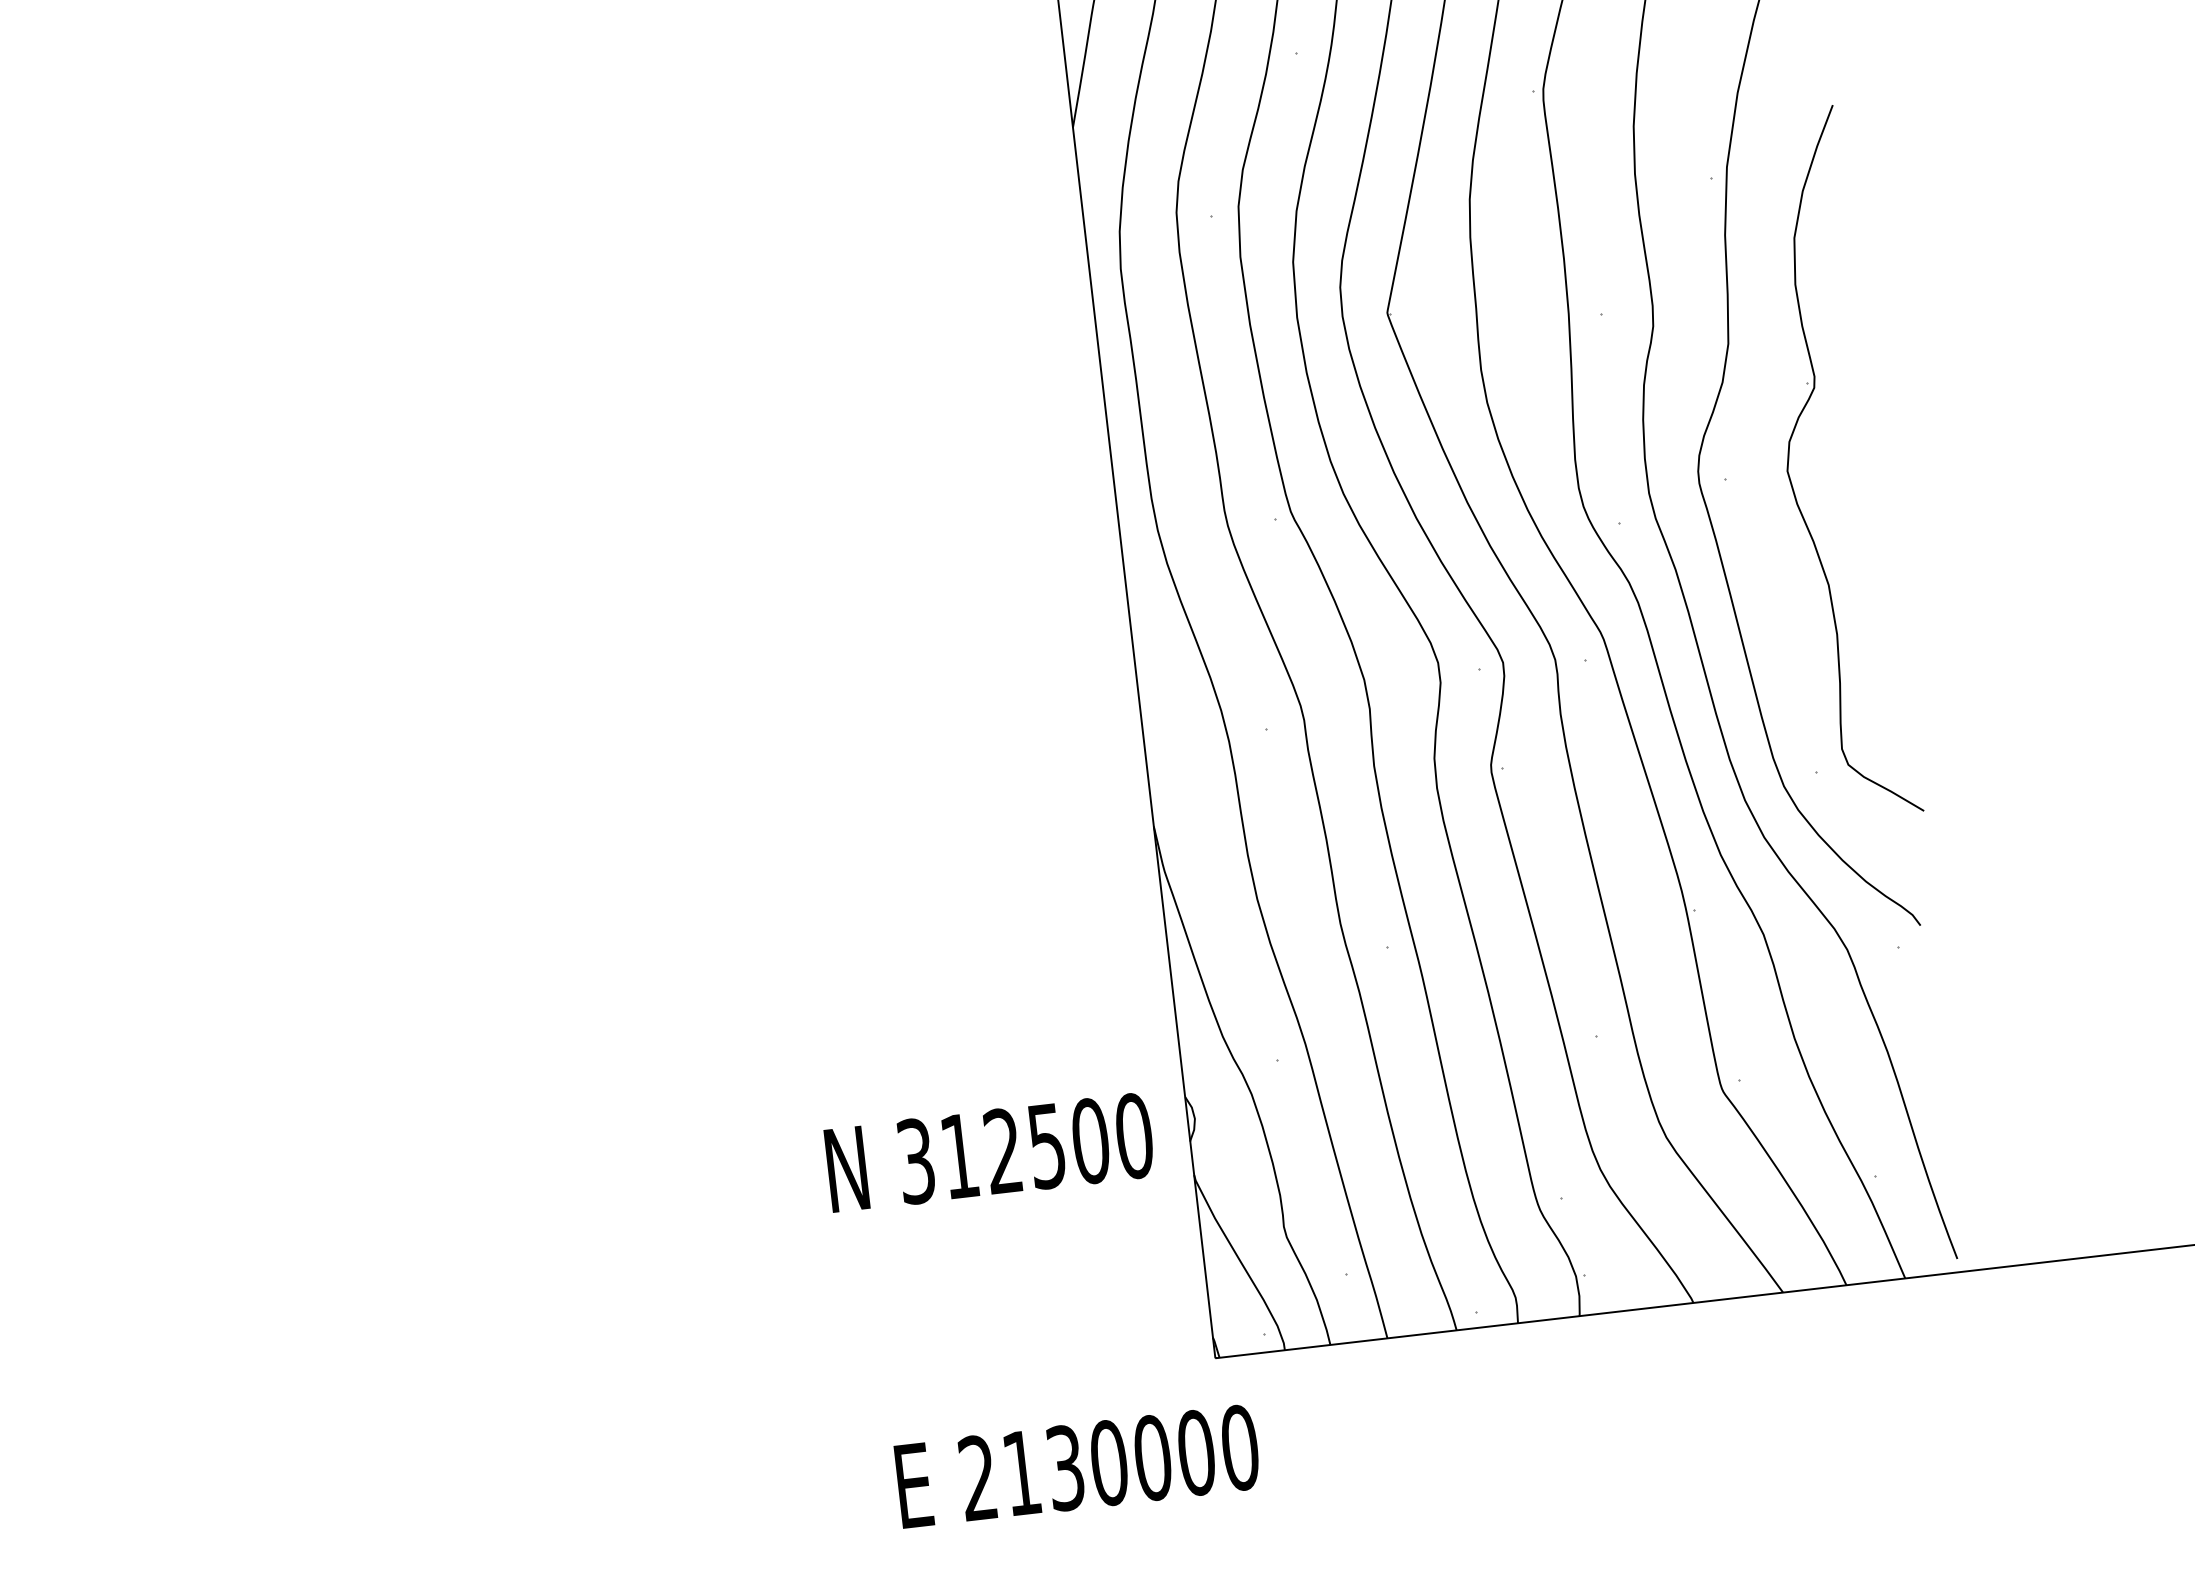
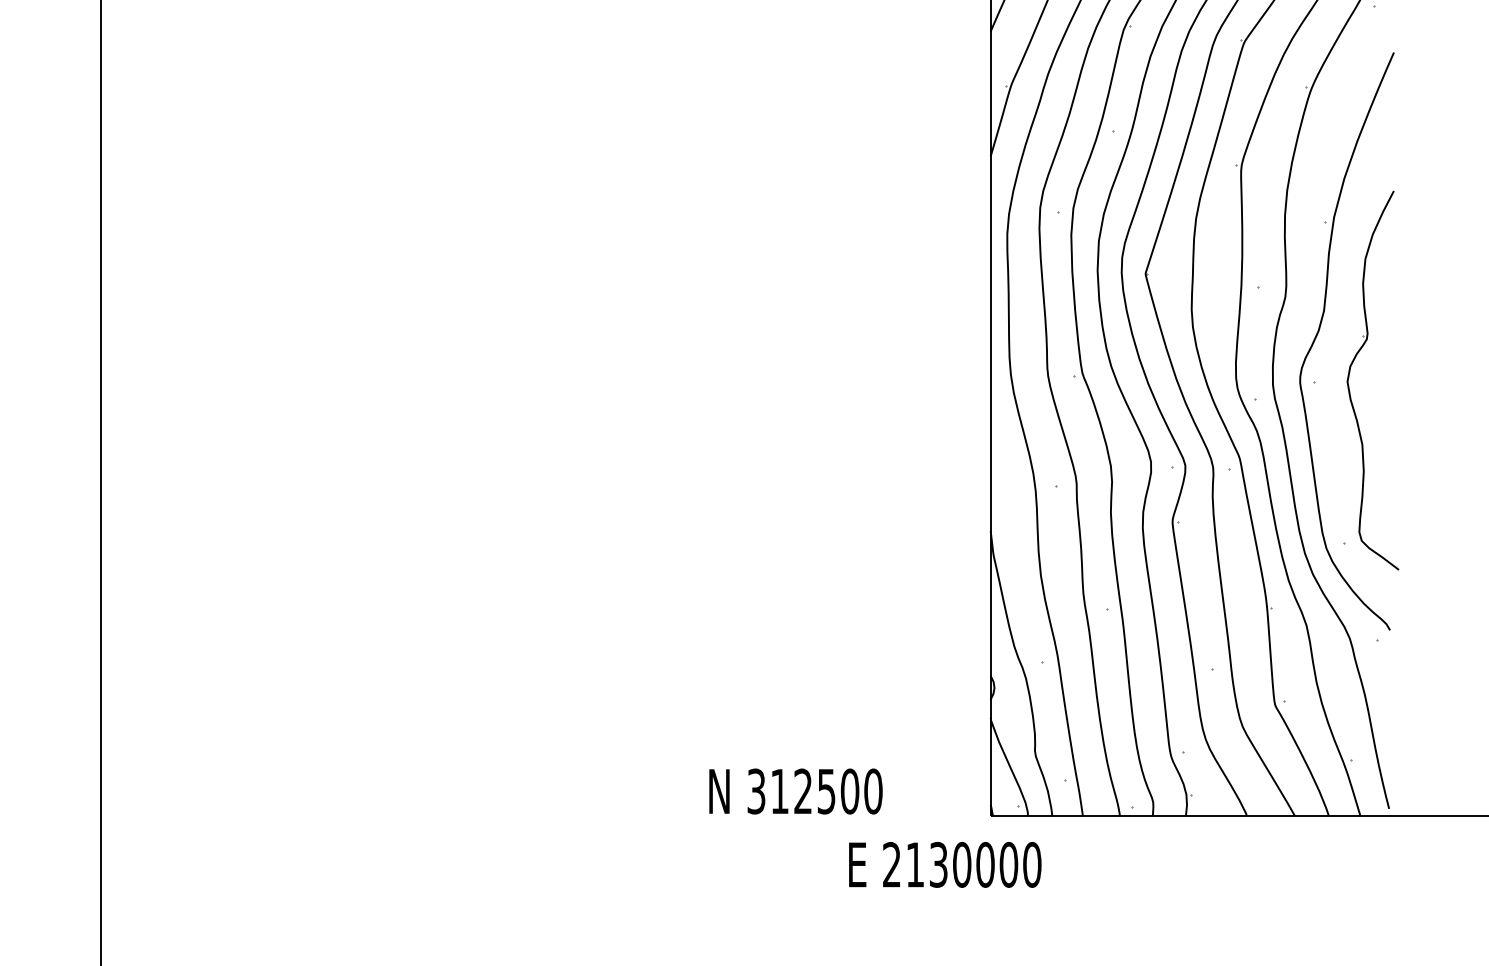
text: (988, 1152) -> (795, 791), moved
text: (1078, 1465) -> (945, 864), moved

